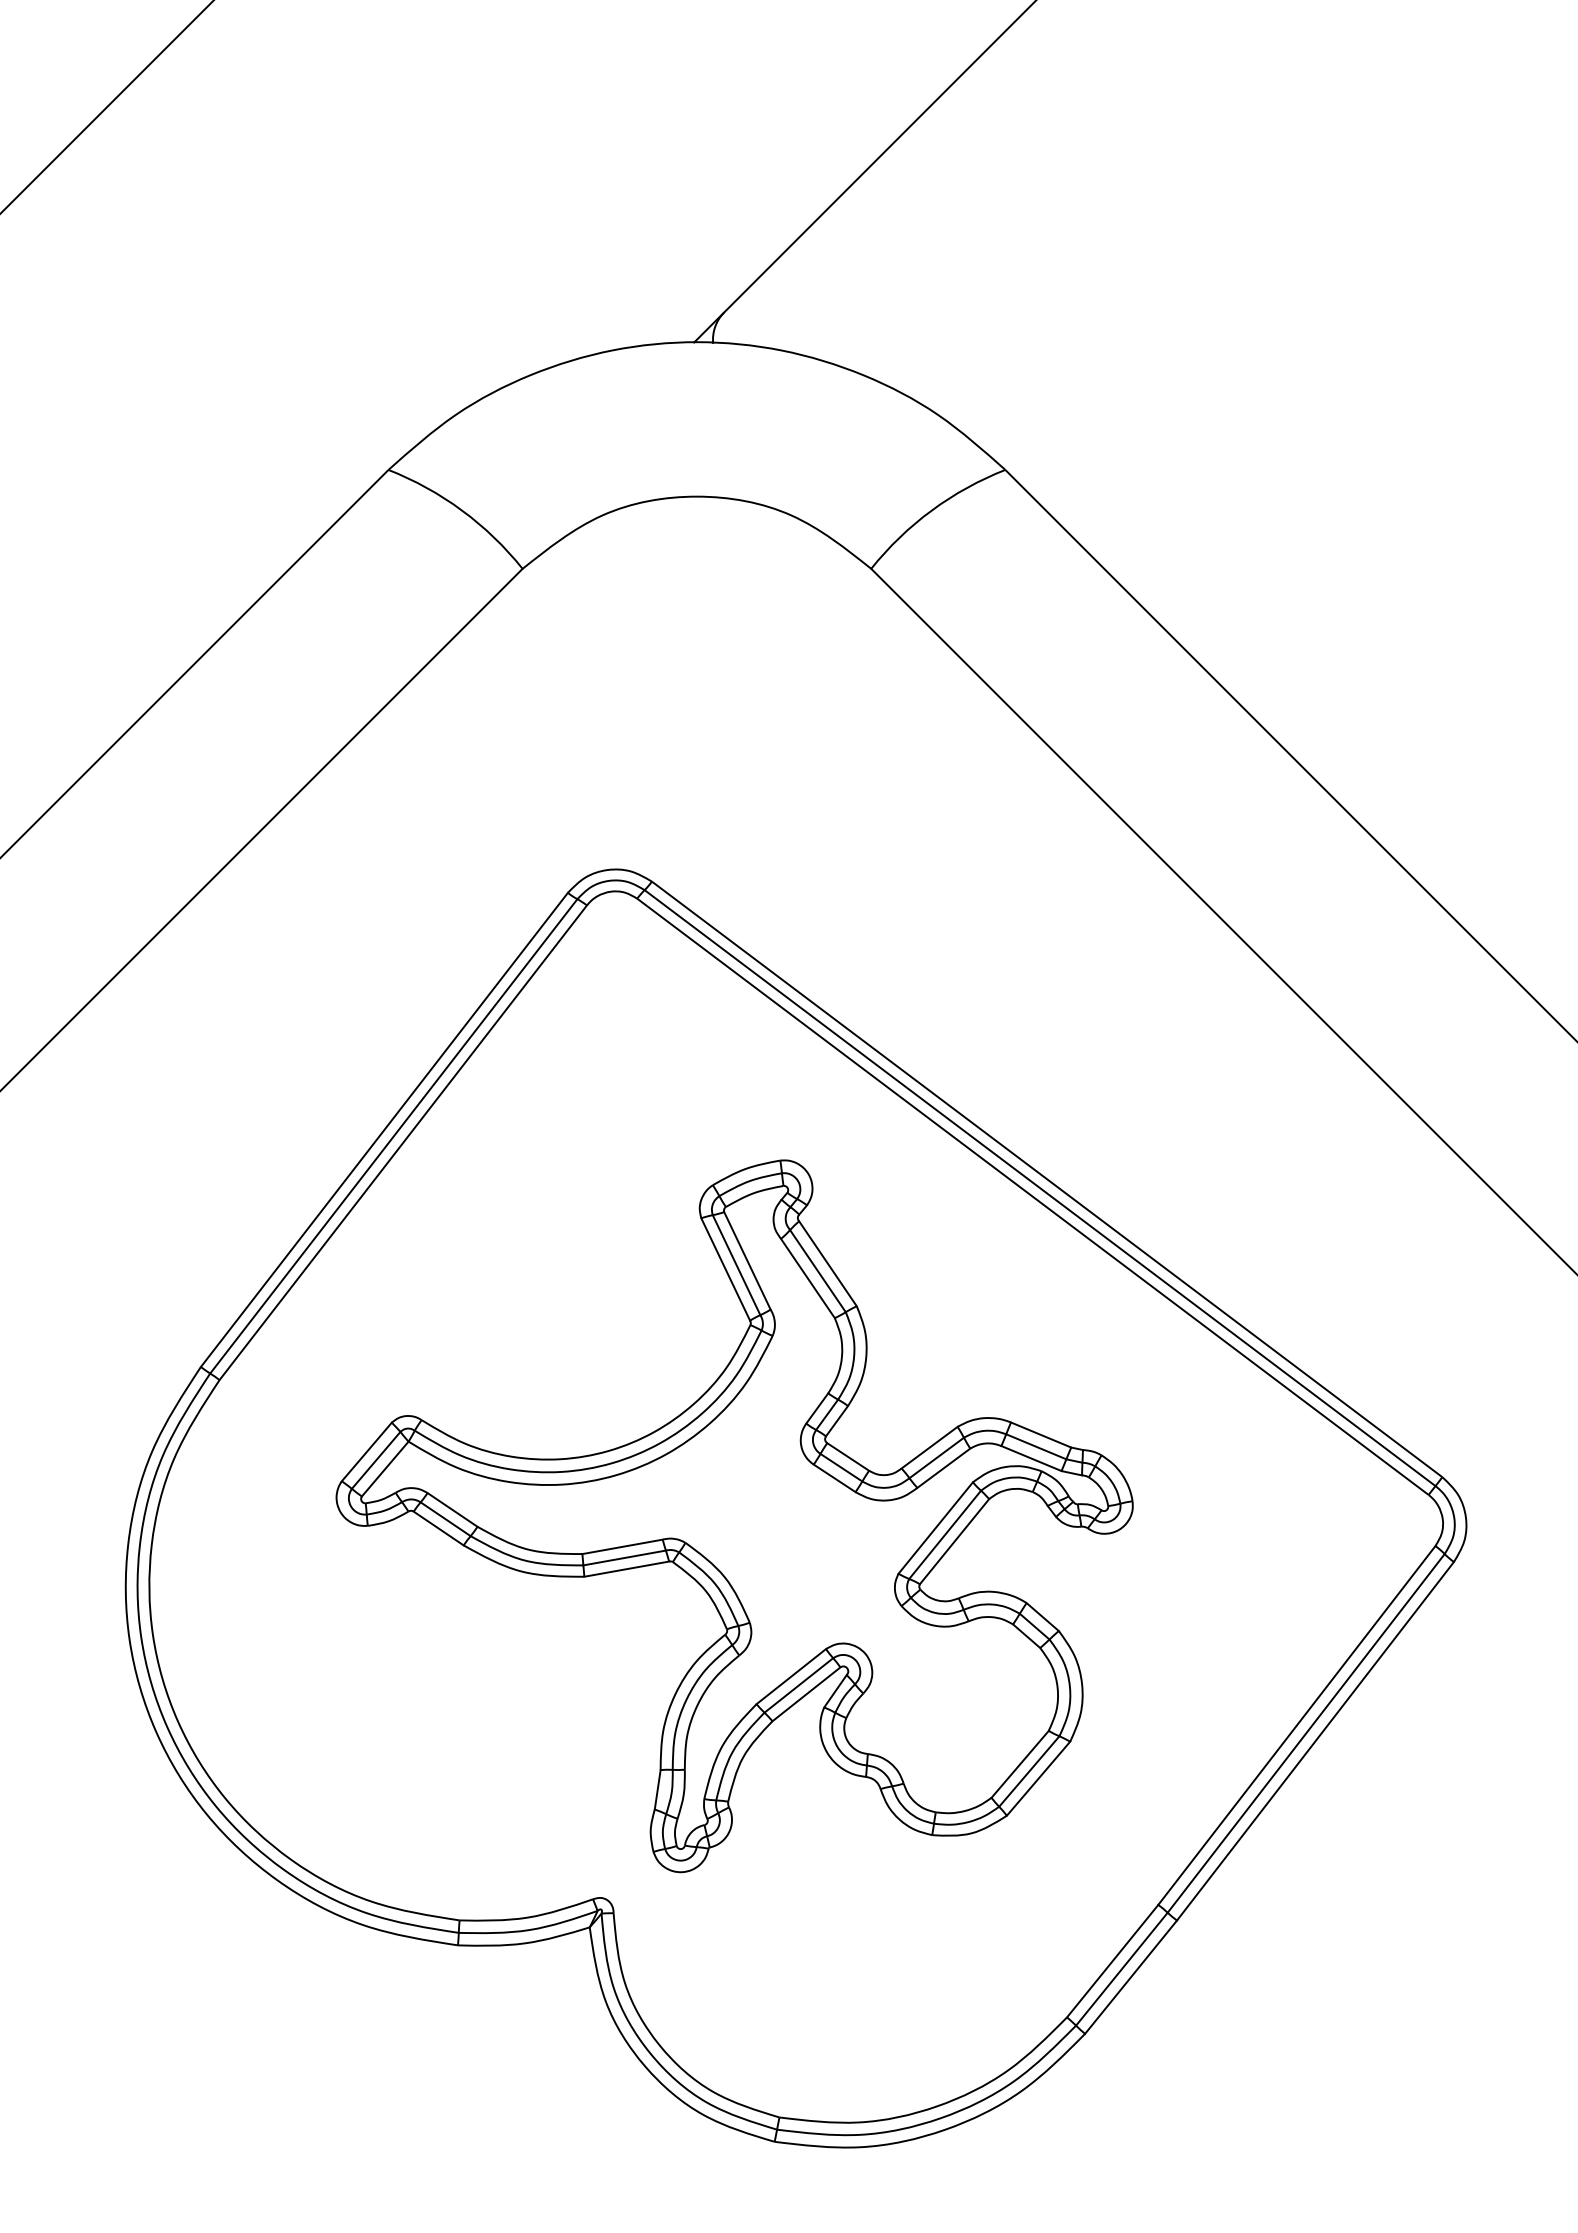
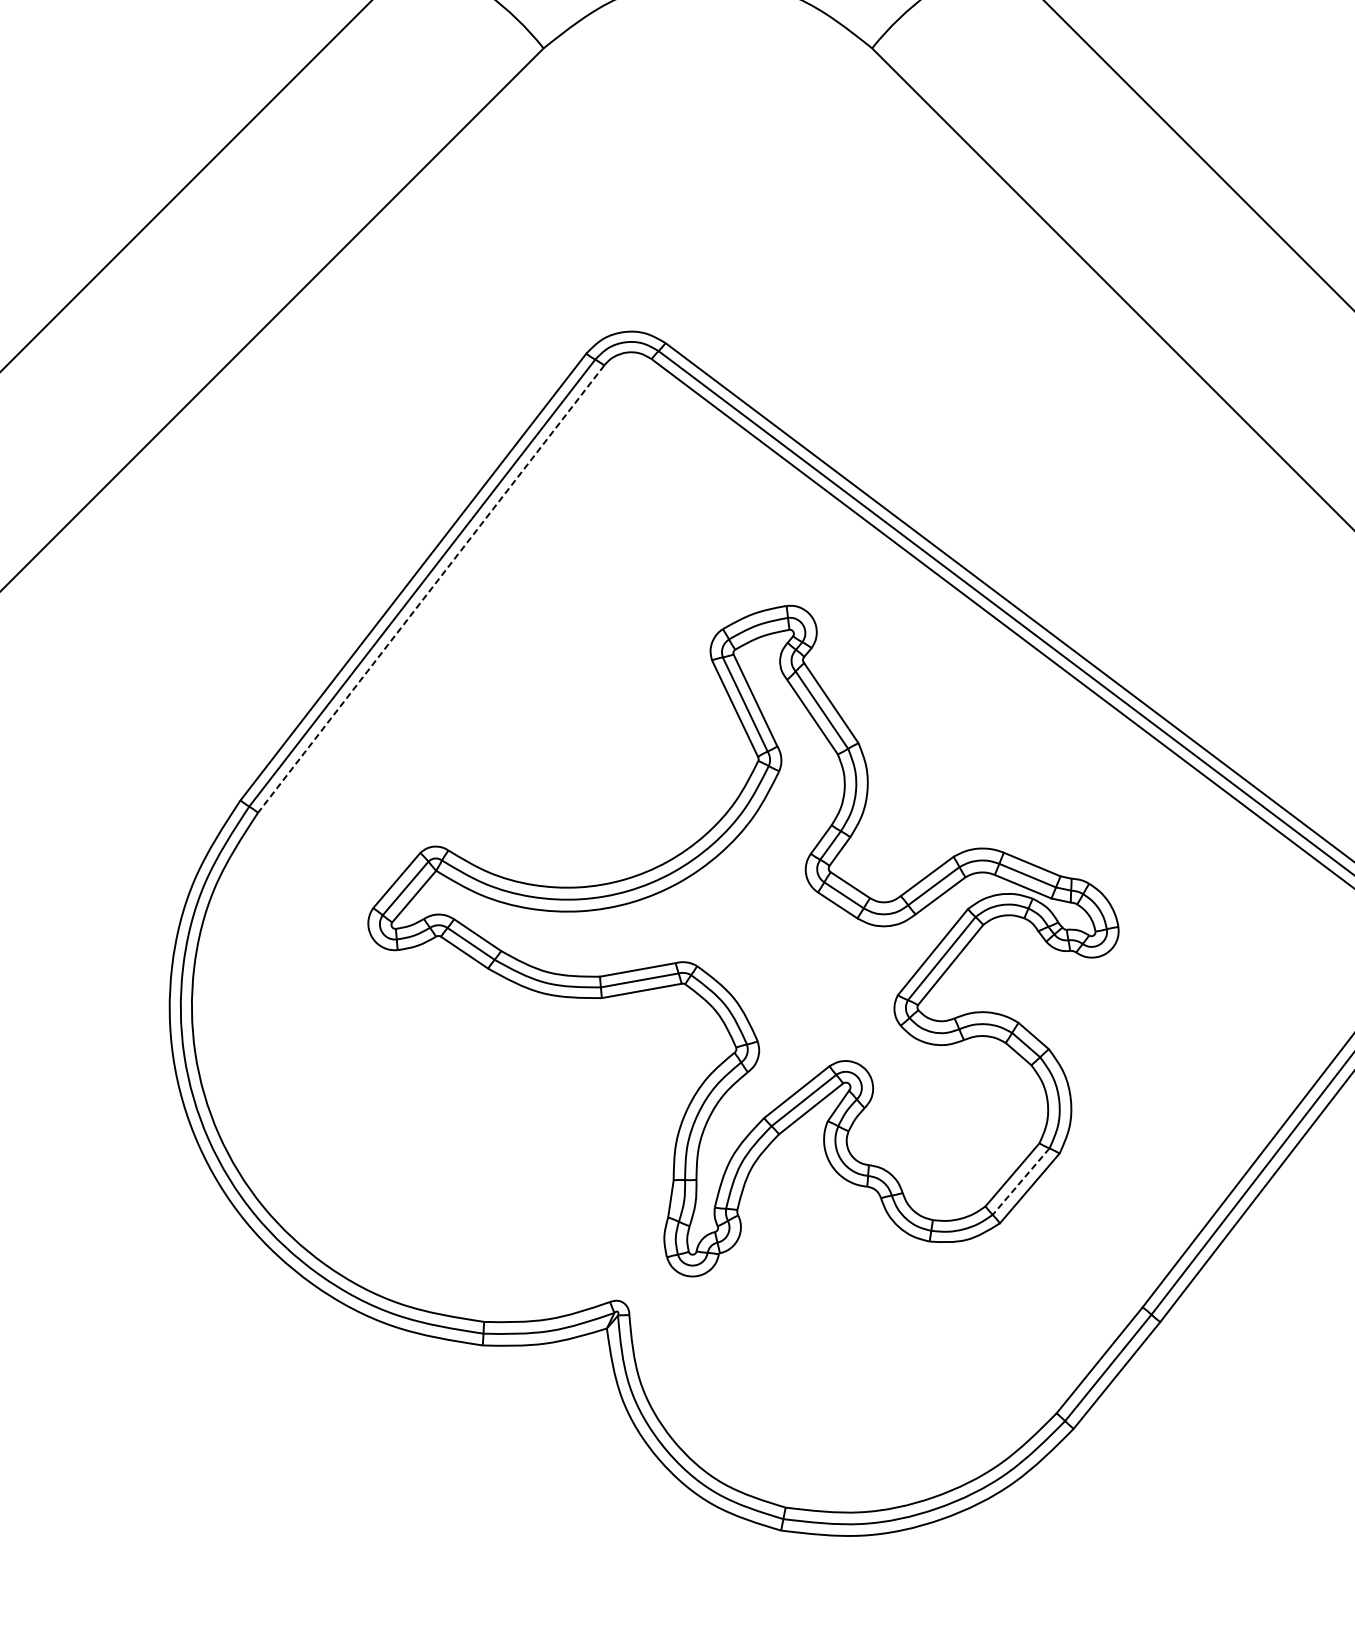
line: (402, 1143) -> (430, 589), solid -> dashed
line: (1028, 1771) -> (1020, 1181), solid -> dashed

